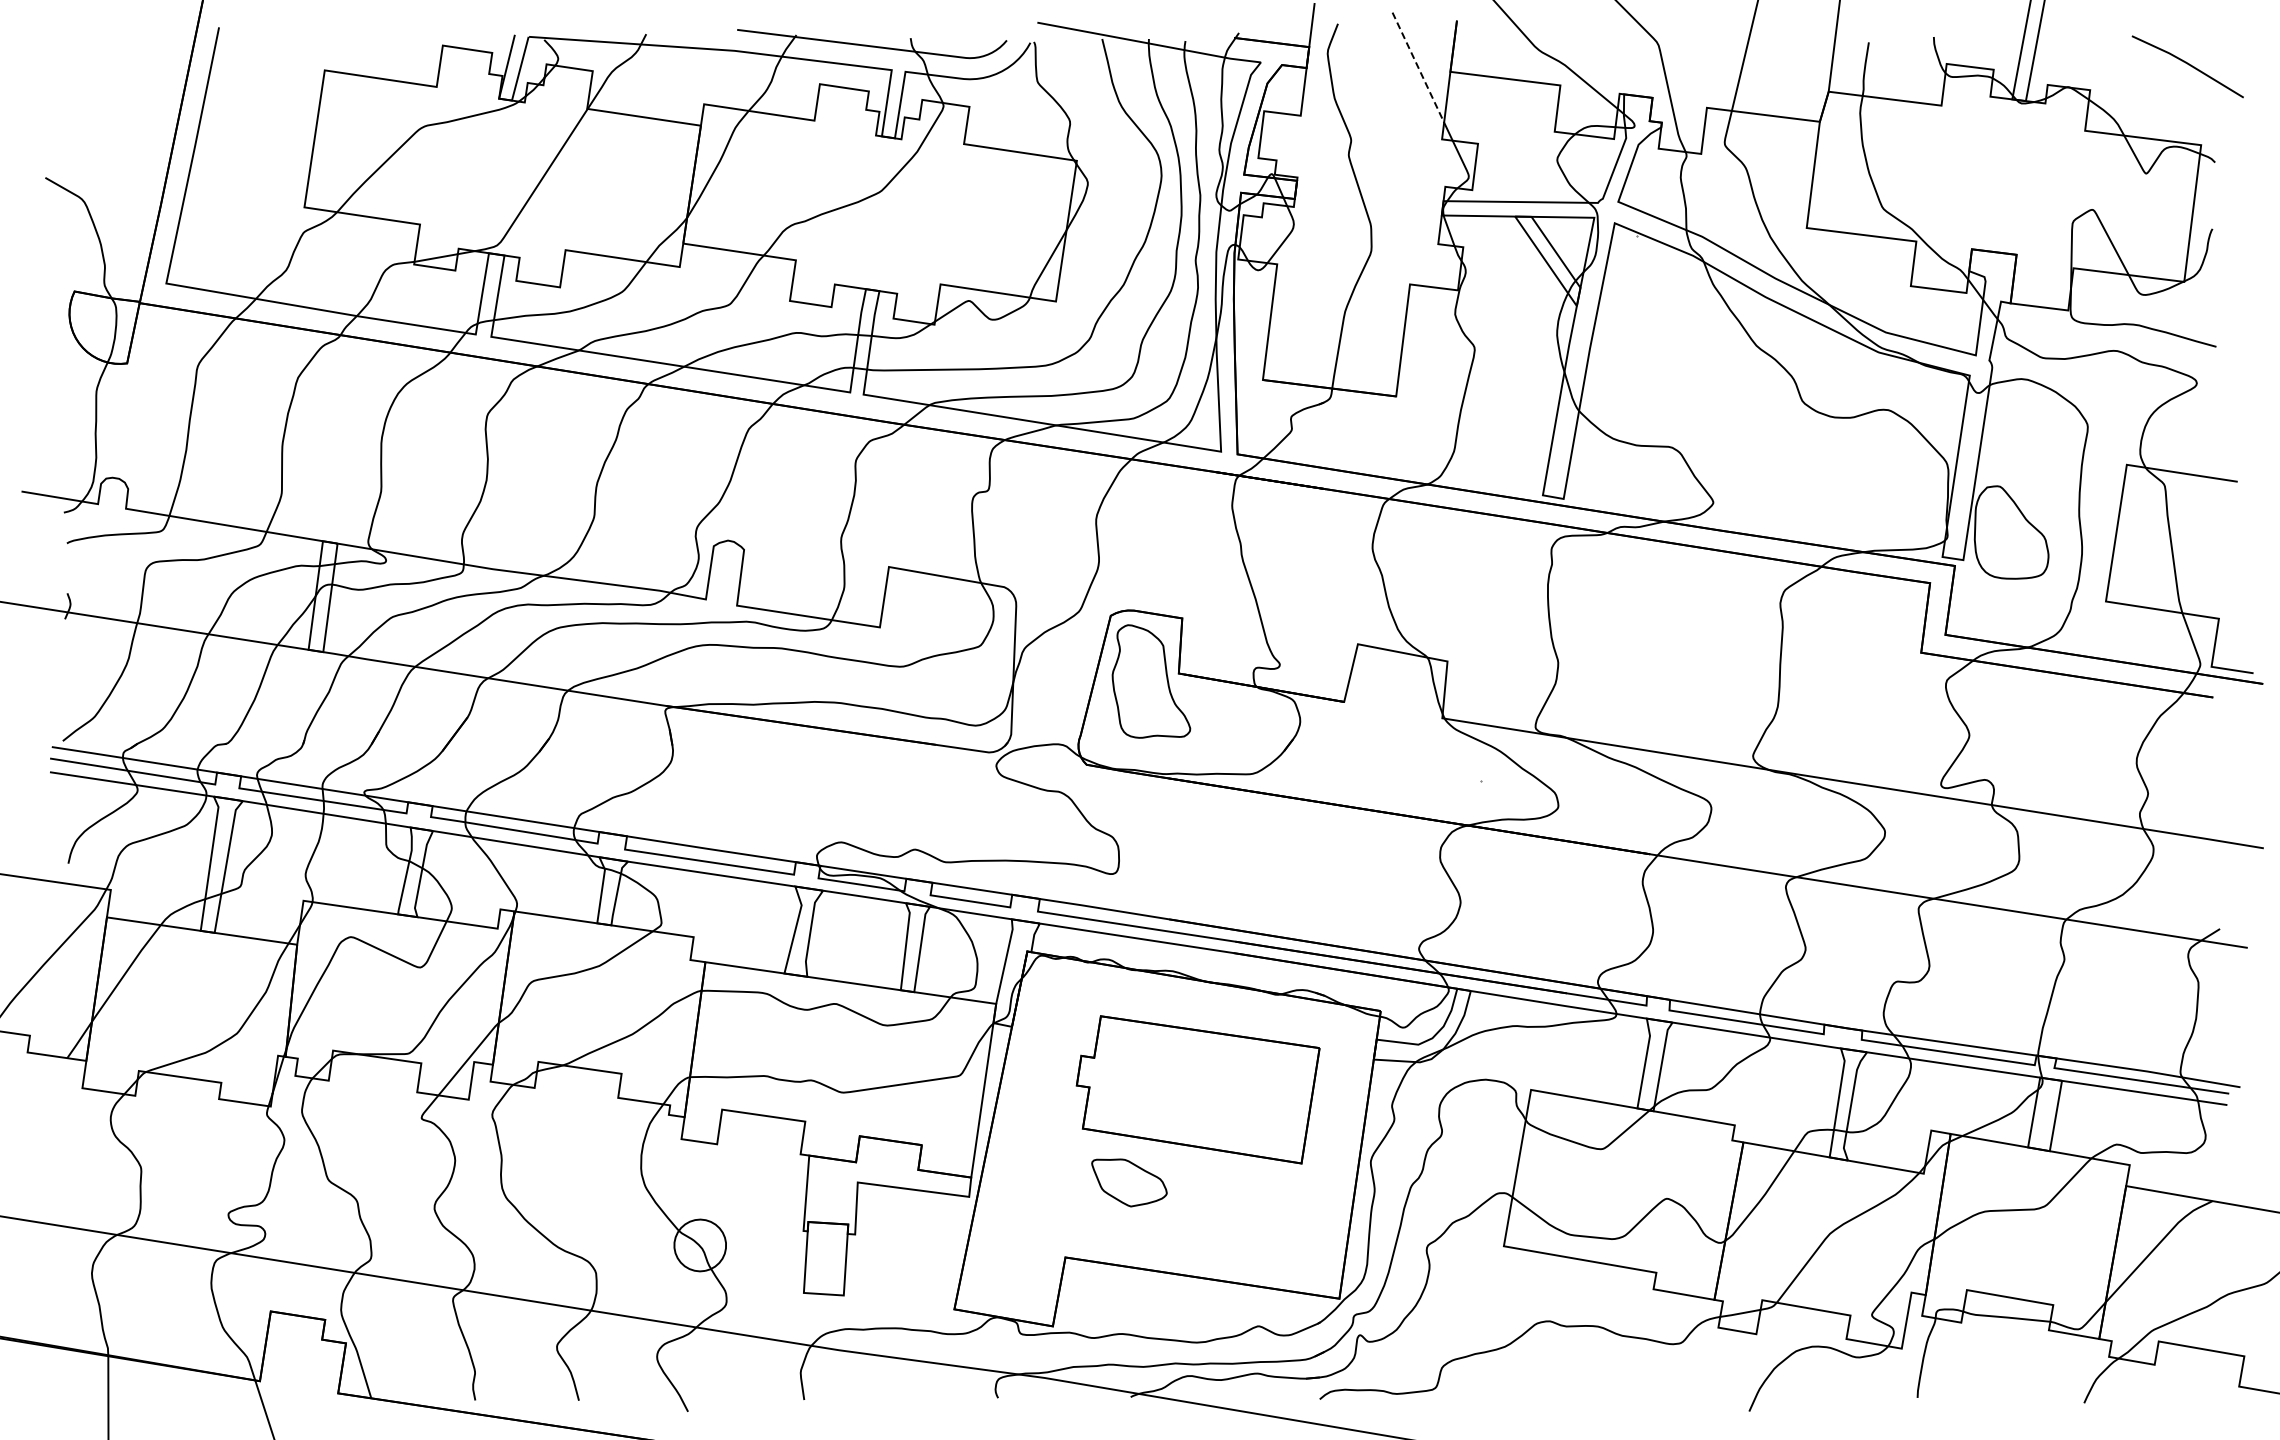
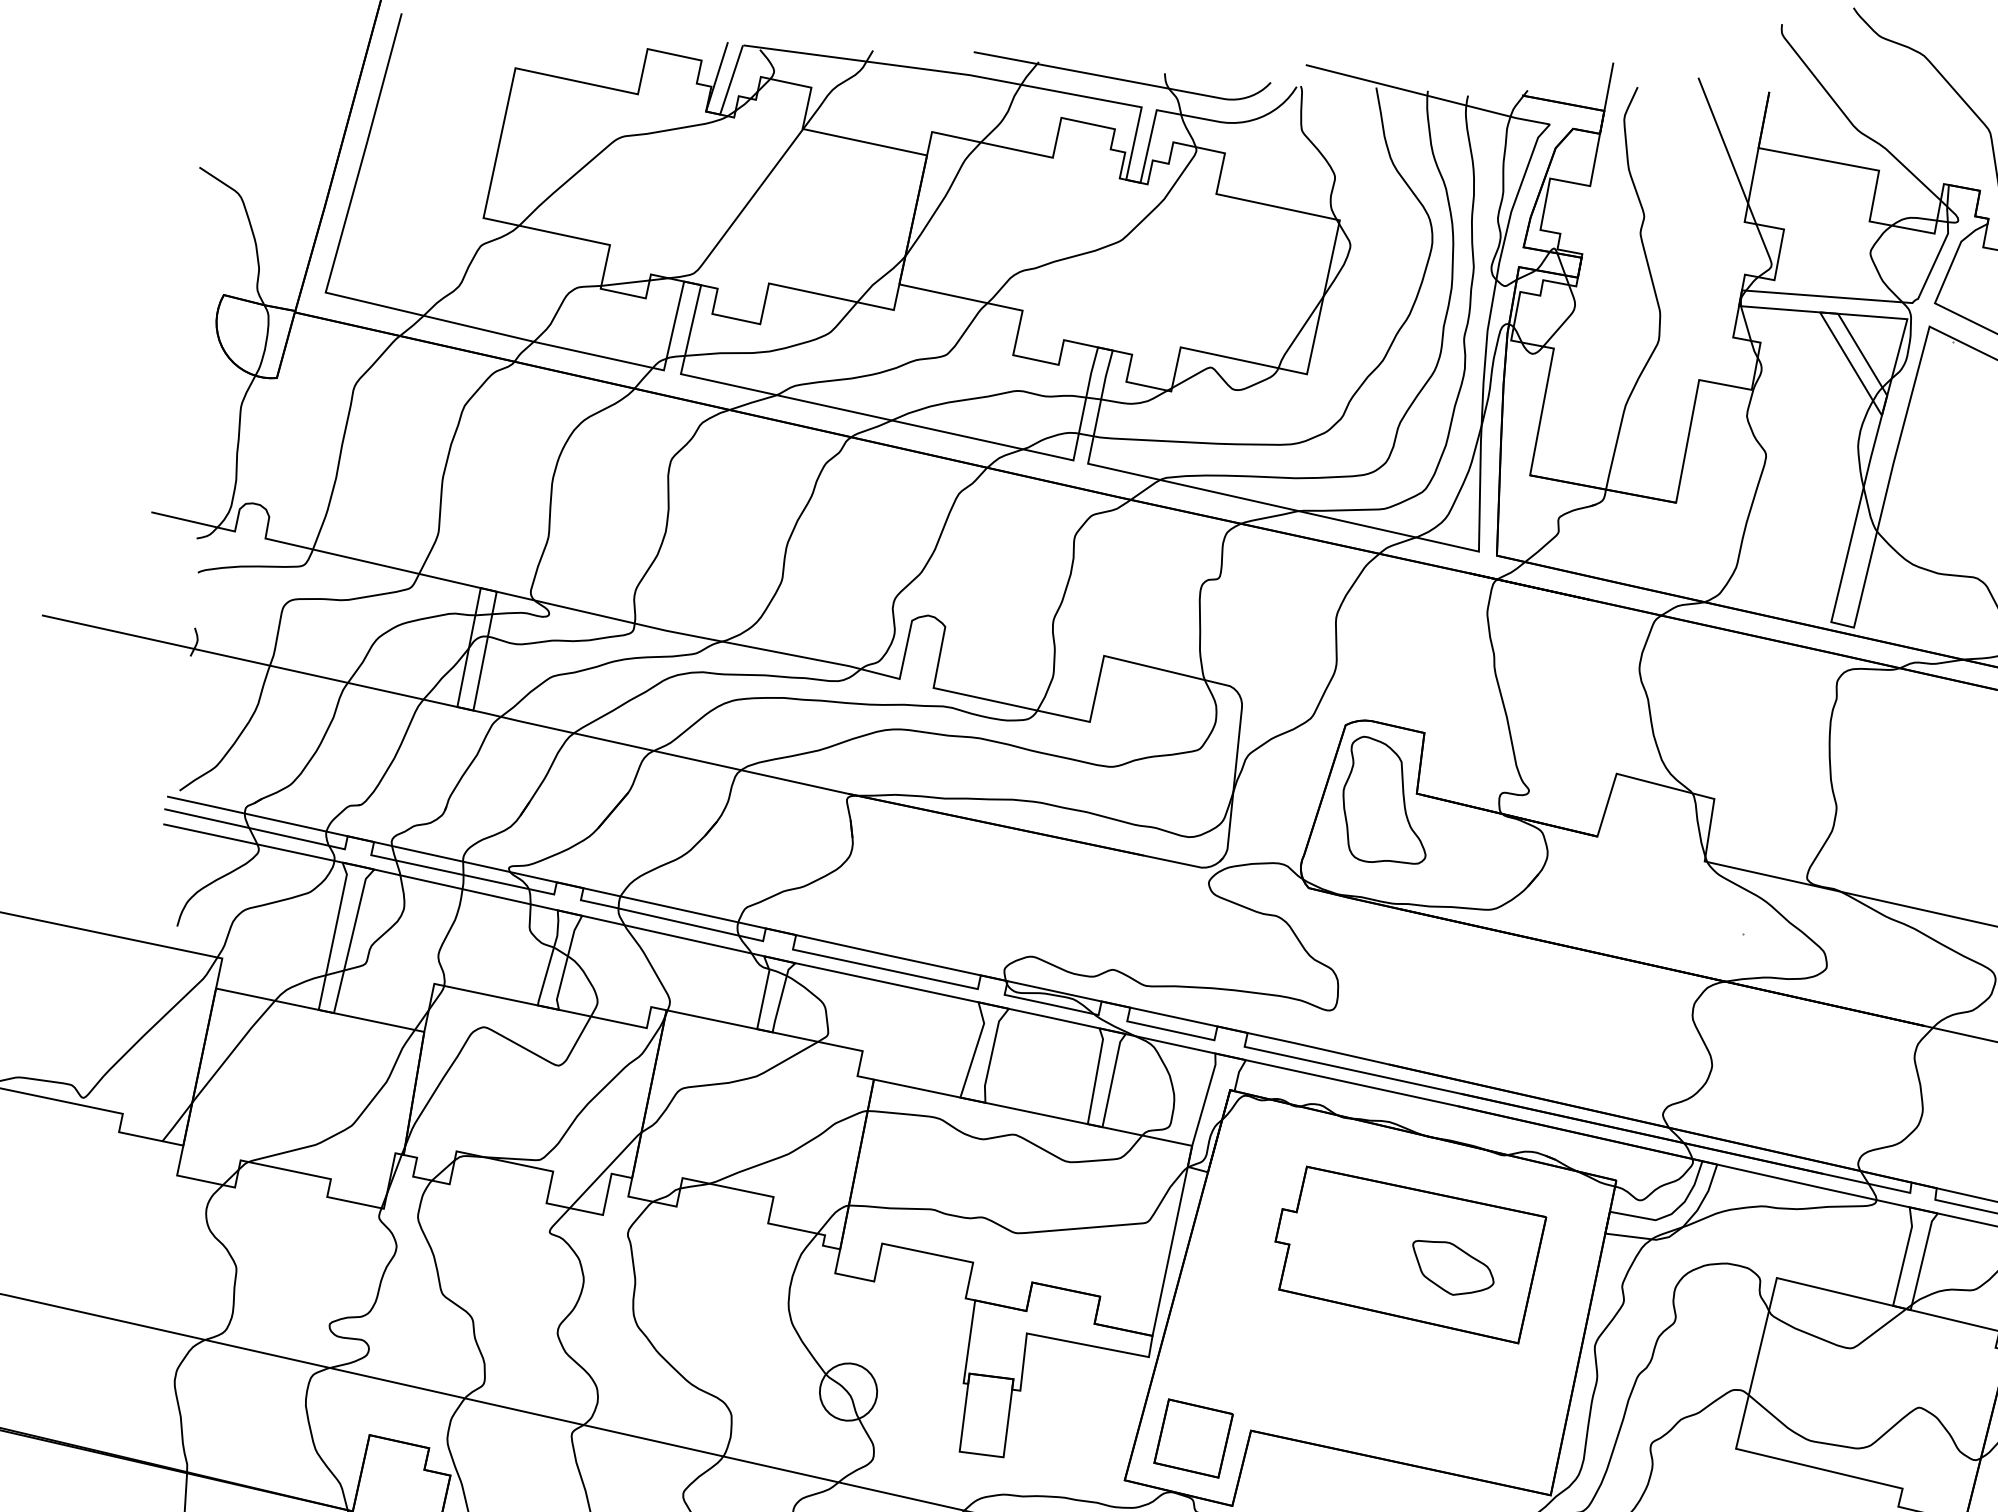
line: (1418, 67) -> (1723, 141), dashed -> solid
part: (1129, 1182) -> (1453, 1268), moved
part: (1014, 1267) -> (1194, 1438), added

